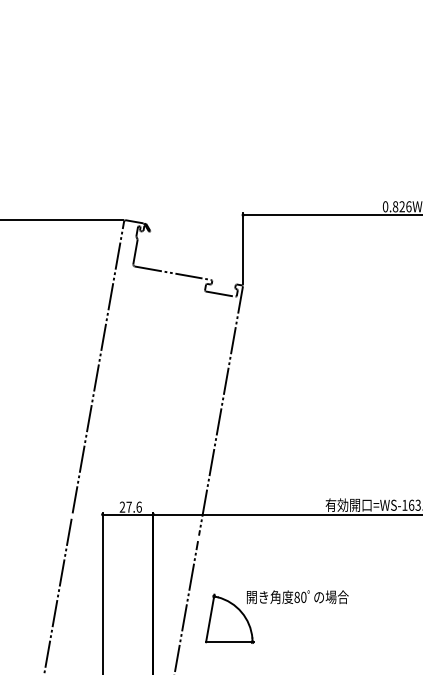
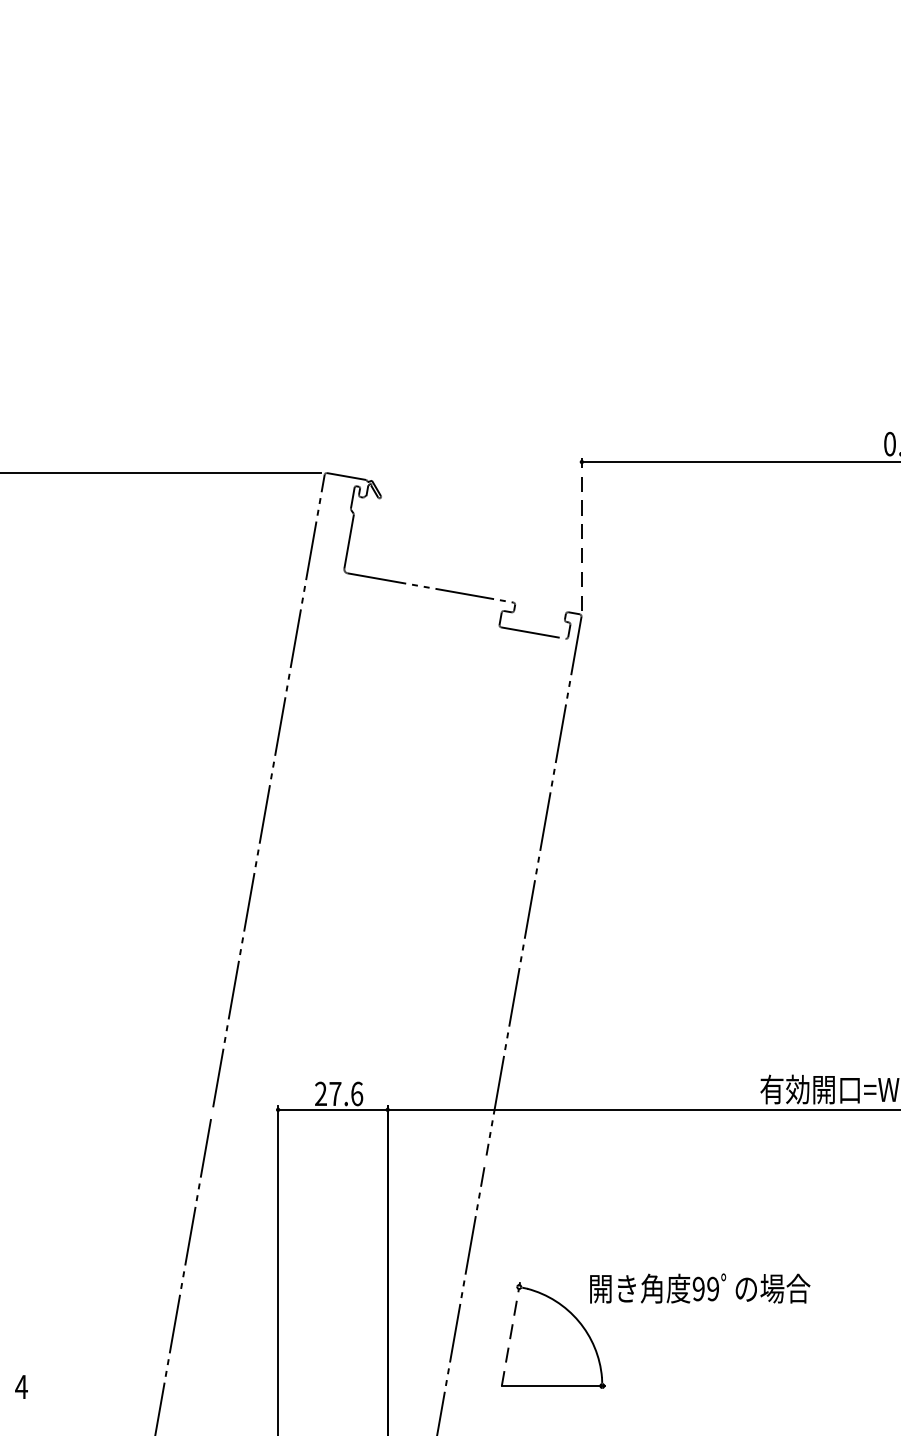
line: (243, 248) -> (582, 534), solid -> dashed
text: (300, 597) -> (706, 1289), 80 -> 99
line: (210, 619) -> (511, 1336), solid -> dashed

